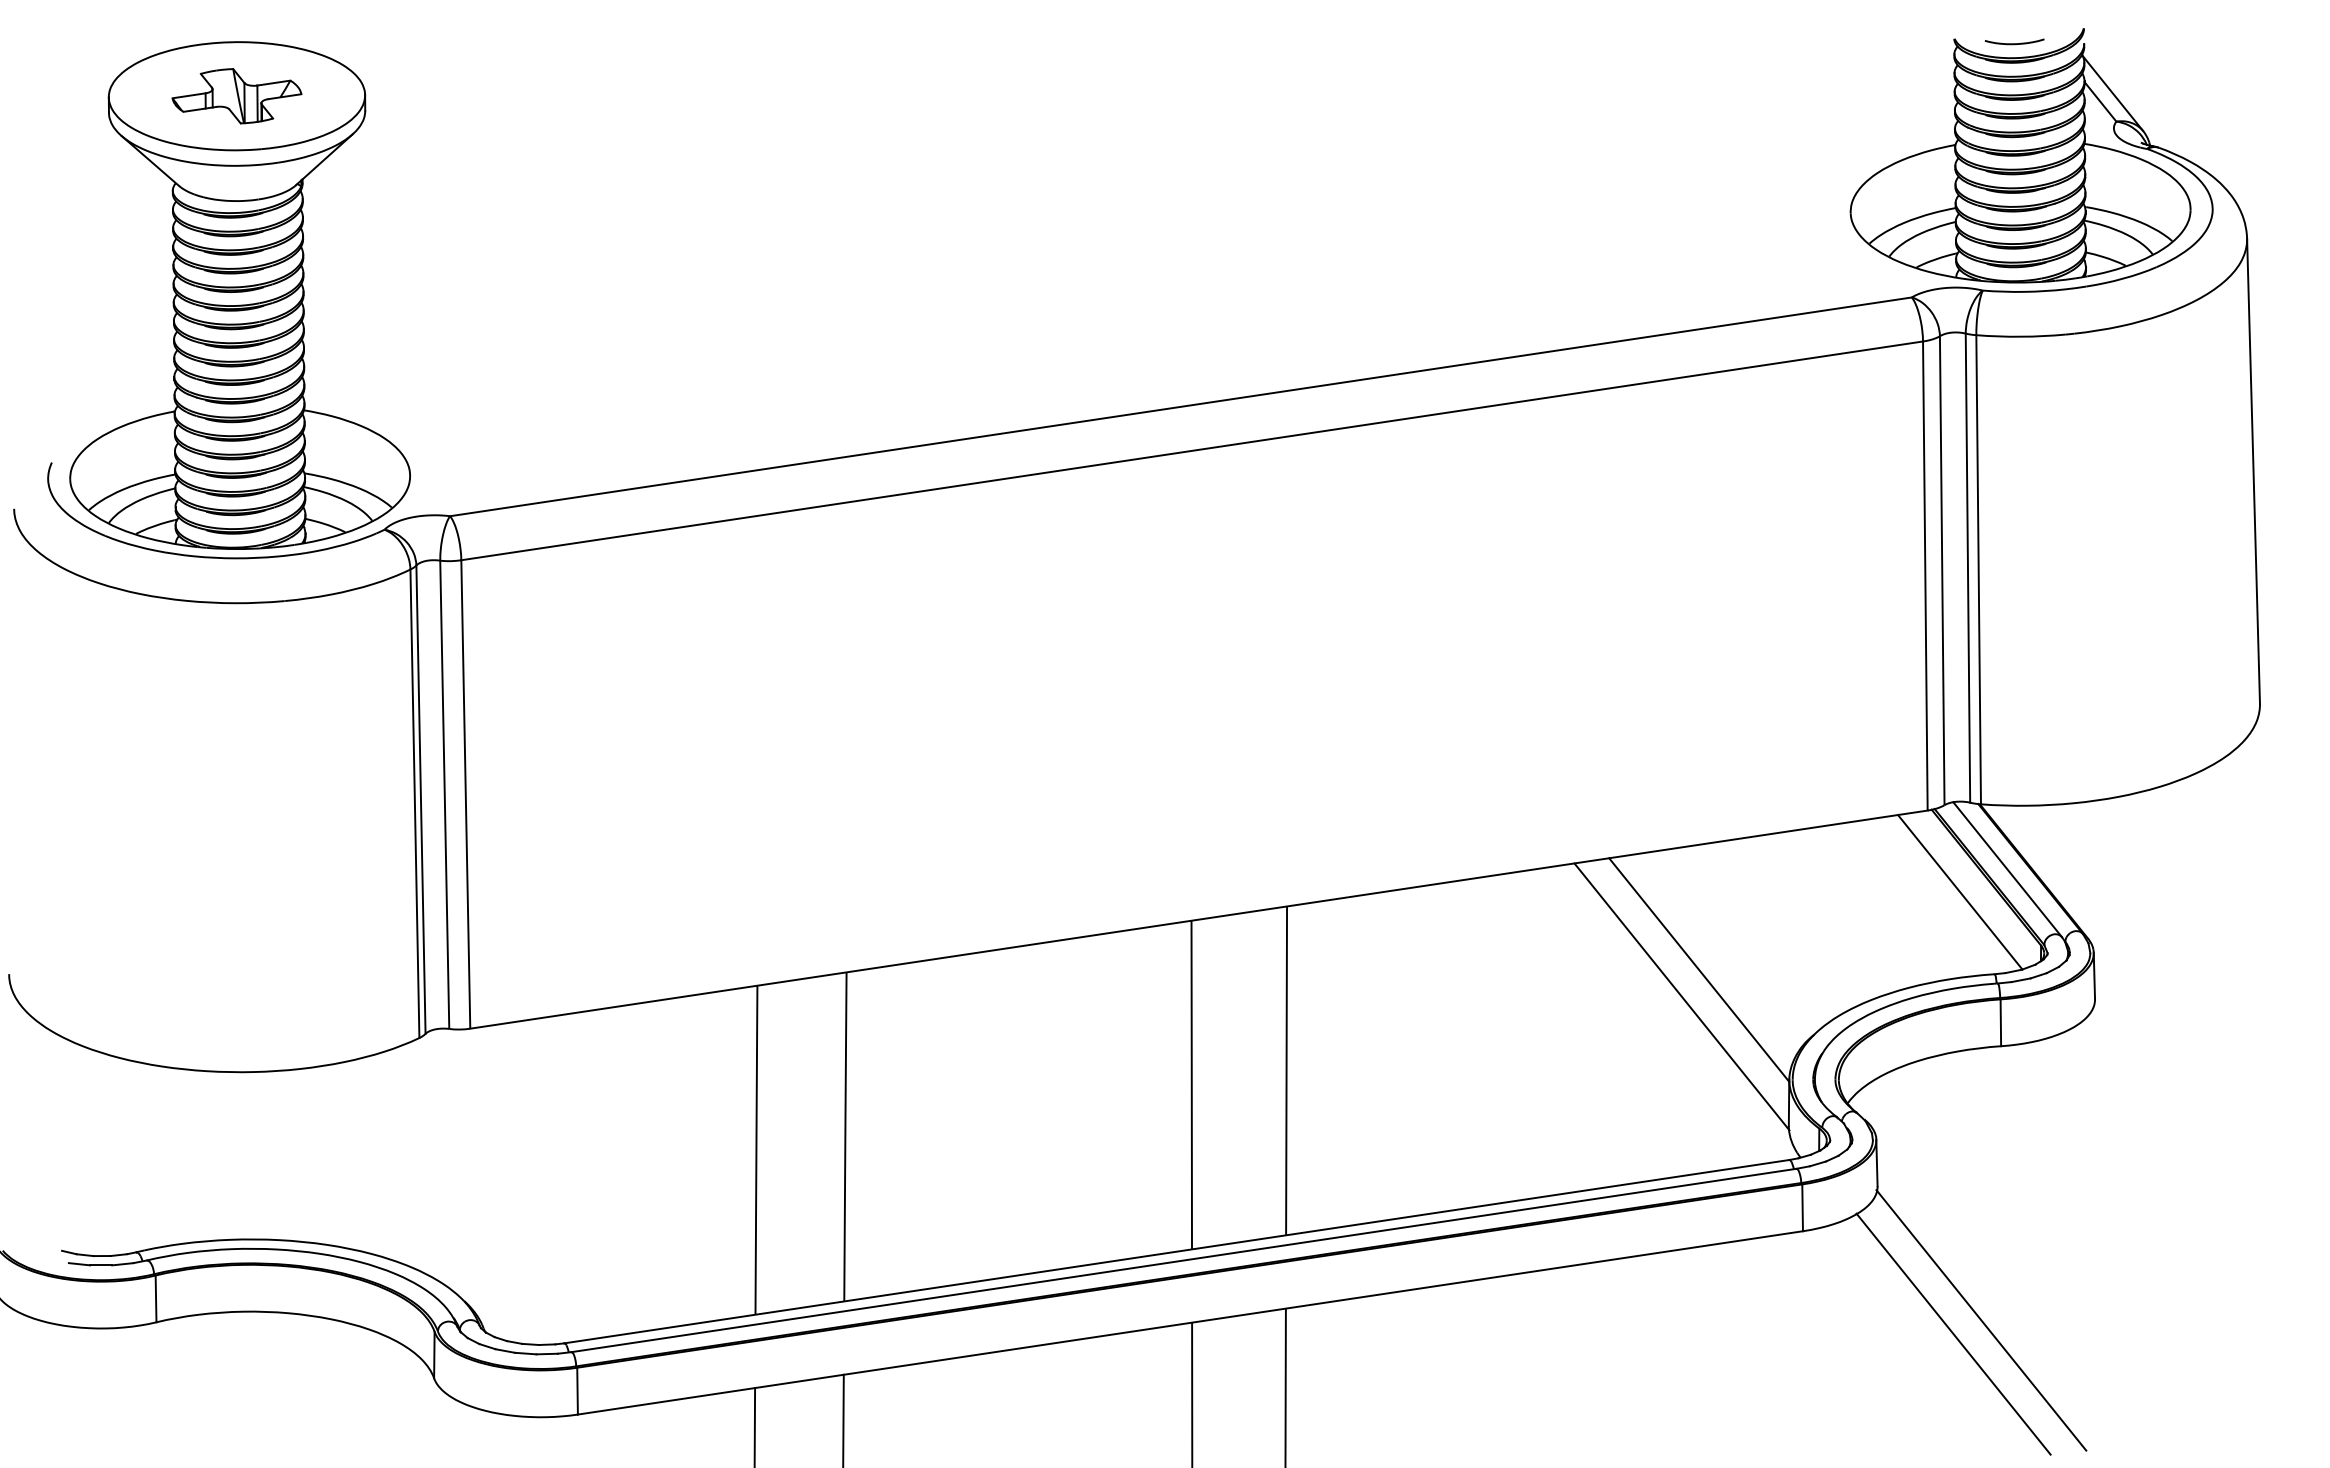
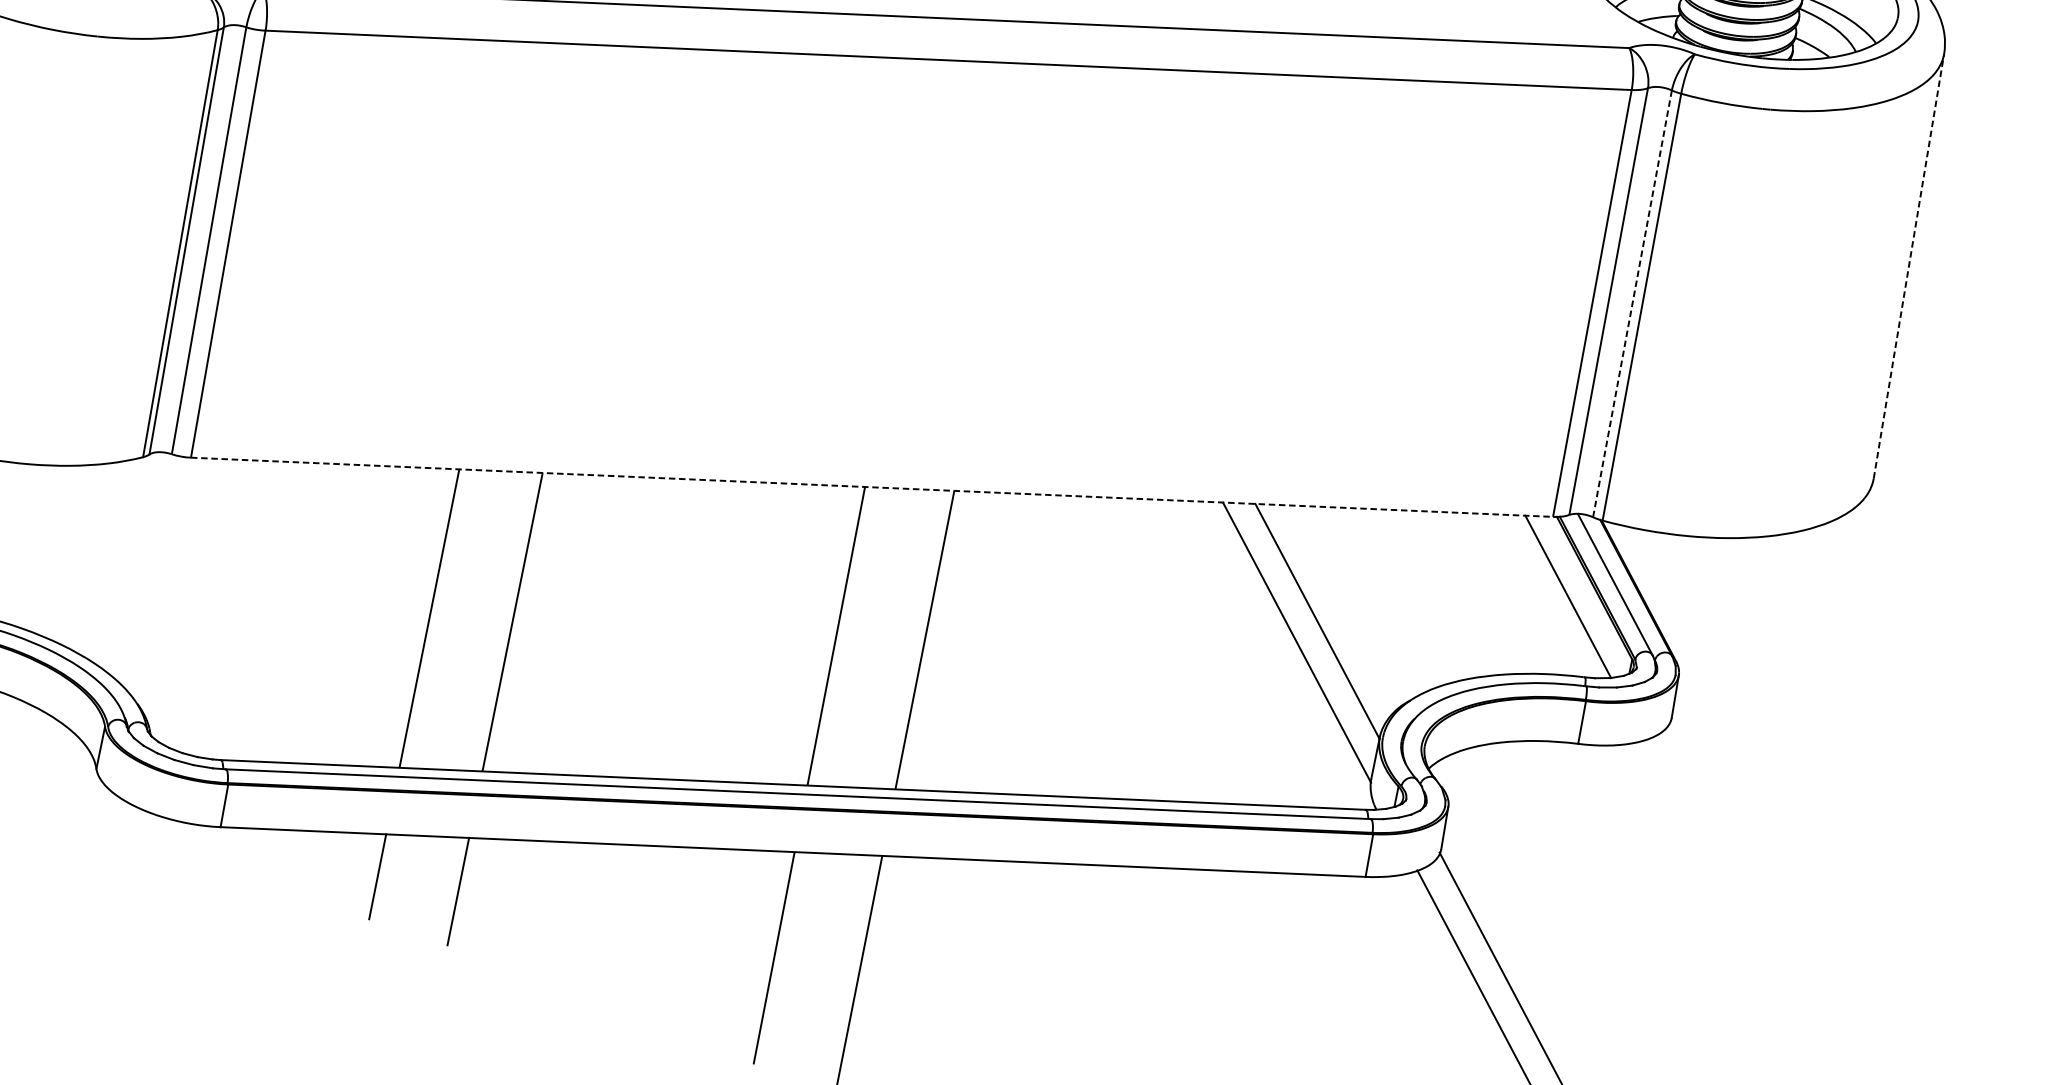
line: (2253, 471) -> (1908, 266), solid -> dashed
line: (1967, 568) -> (1632, 304), solid -> dashed
line: (1198, 919) -> (871, 487), solid -> dashed

